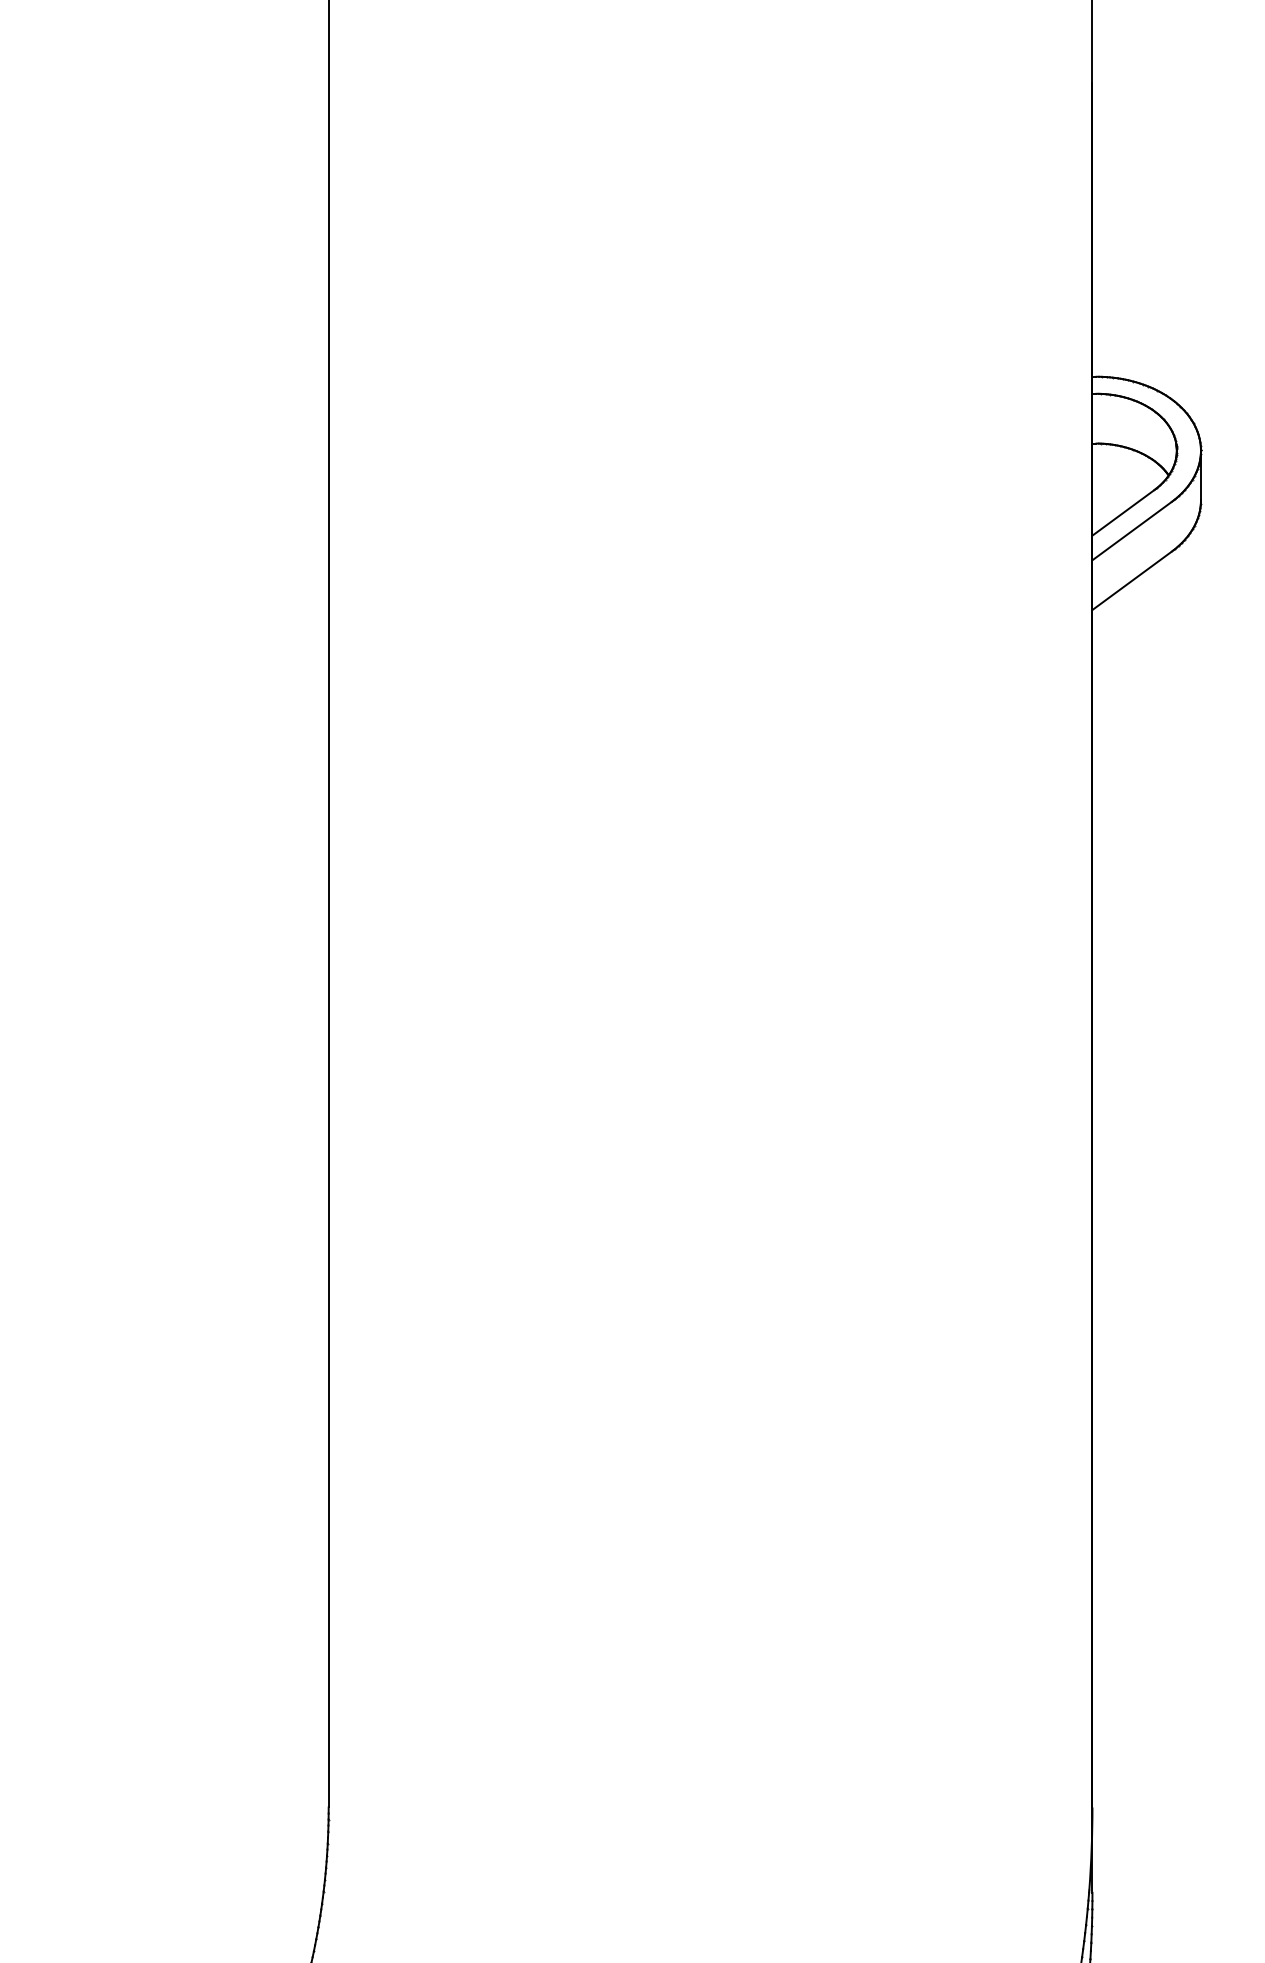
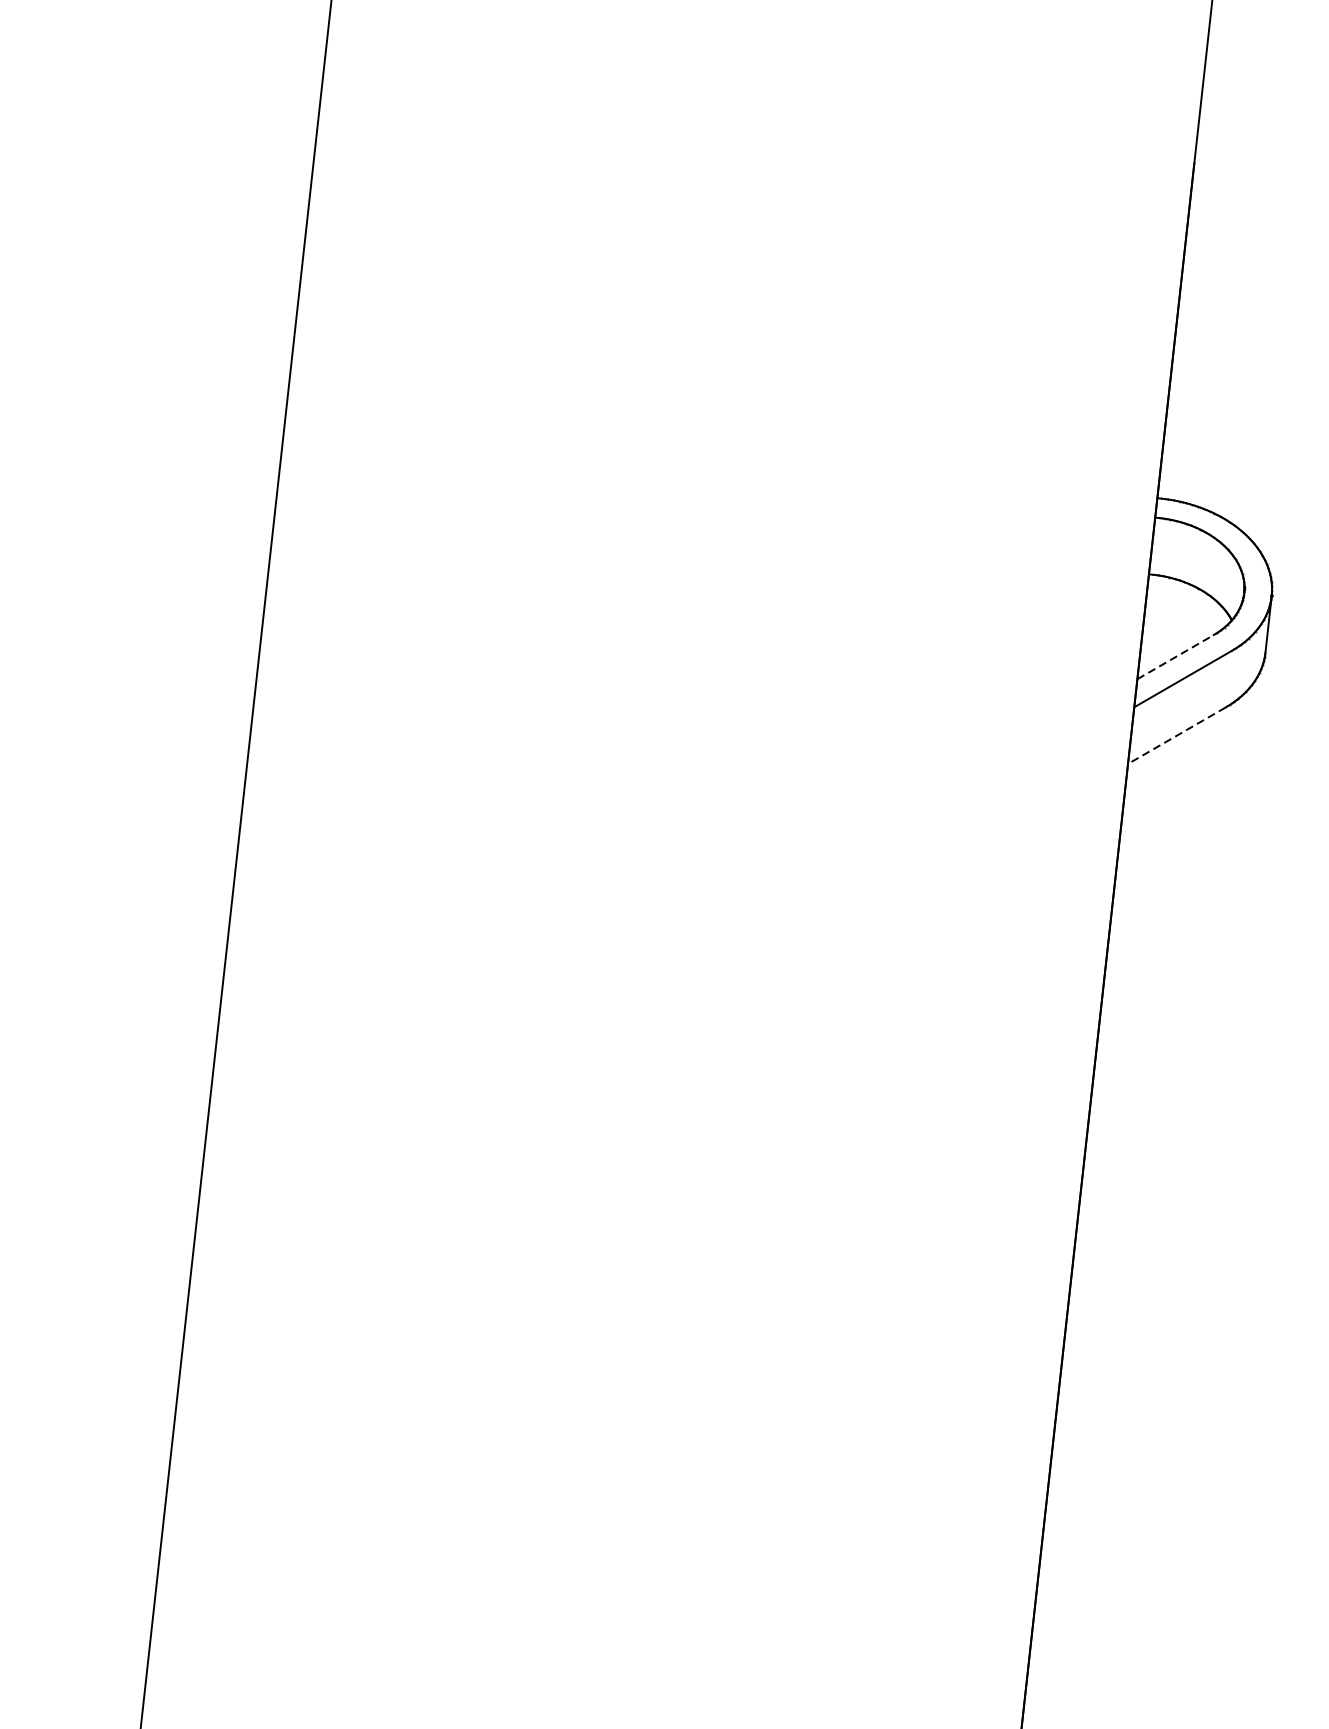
line: (1123, 512) -> (1175, 656), solid -> dashed
line: (1131, 581) -> (1176, 736), solid -> dashed

